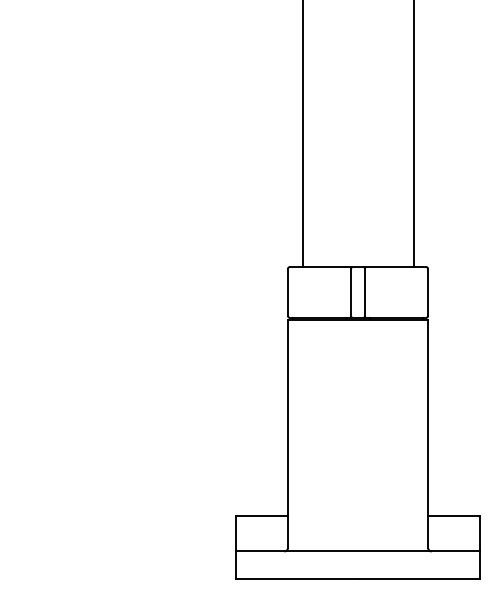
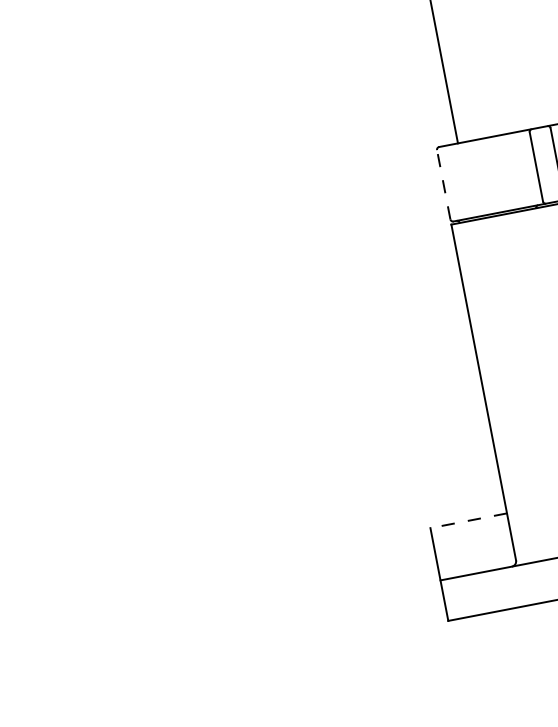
line: (287, 292) -> (443, 184), solid -> dashed
line: (261, 515) -> (467, 520), solid -> dashed

